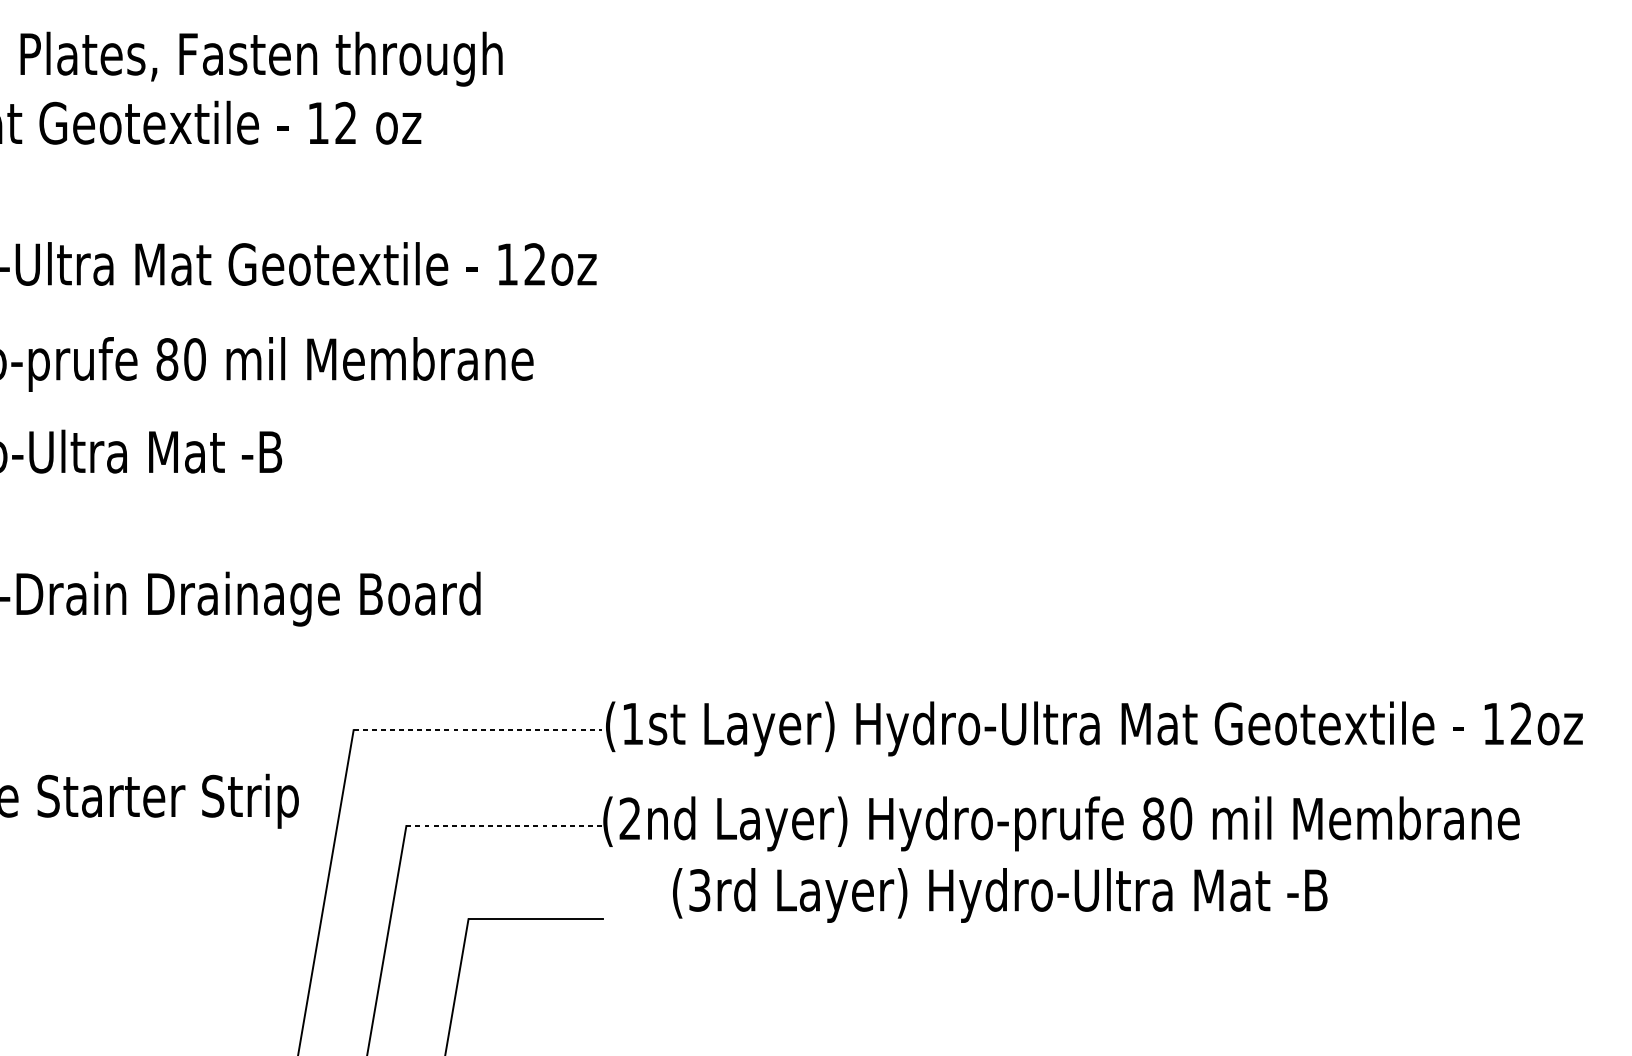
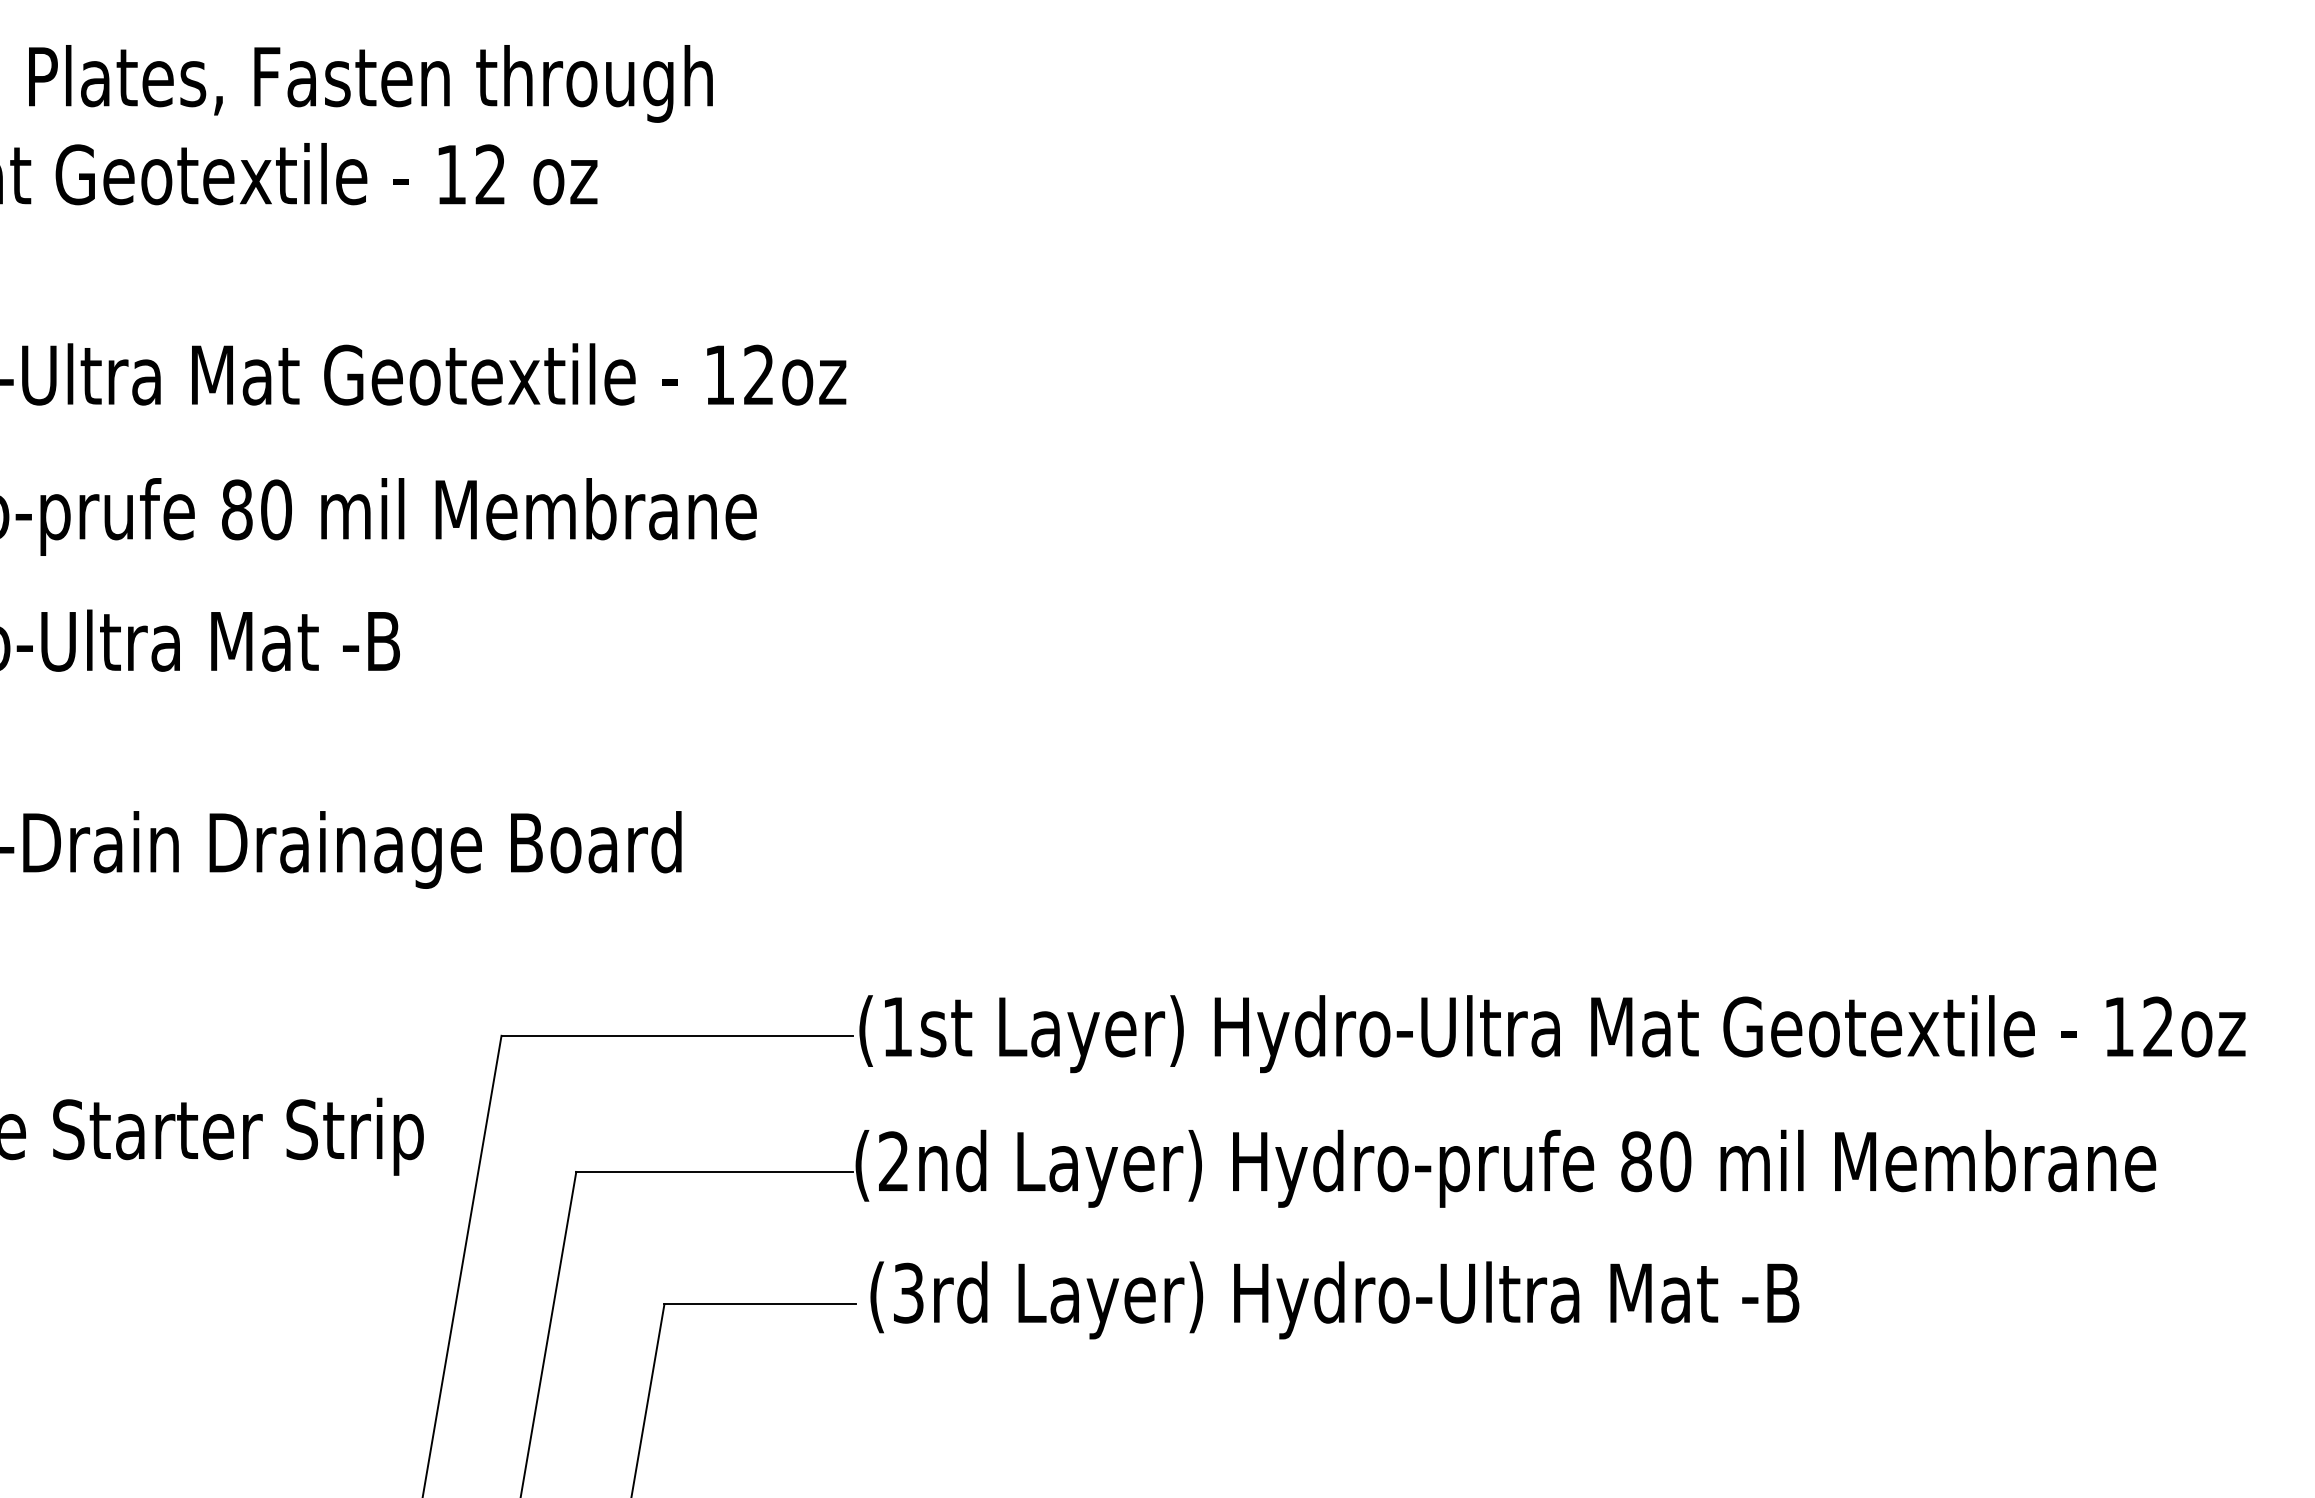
line: (477, 729) -> (677, 1035), dashed -> solid
line: (504, 825) -> (715, 1171), dashed -> solid
text: (999, 895) -> (1334, 1300), moved

